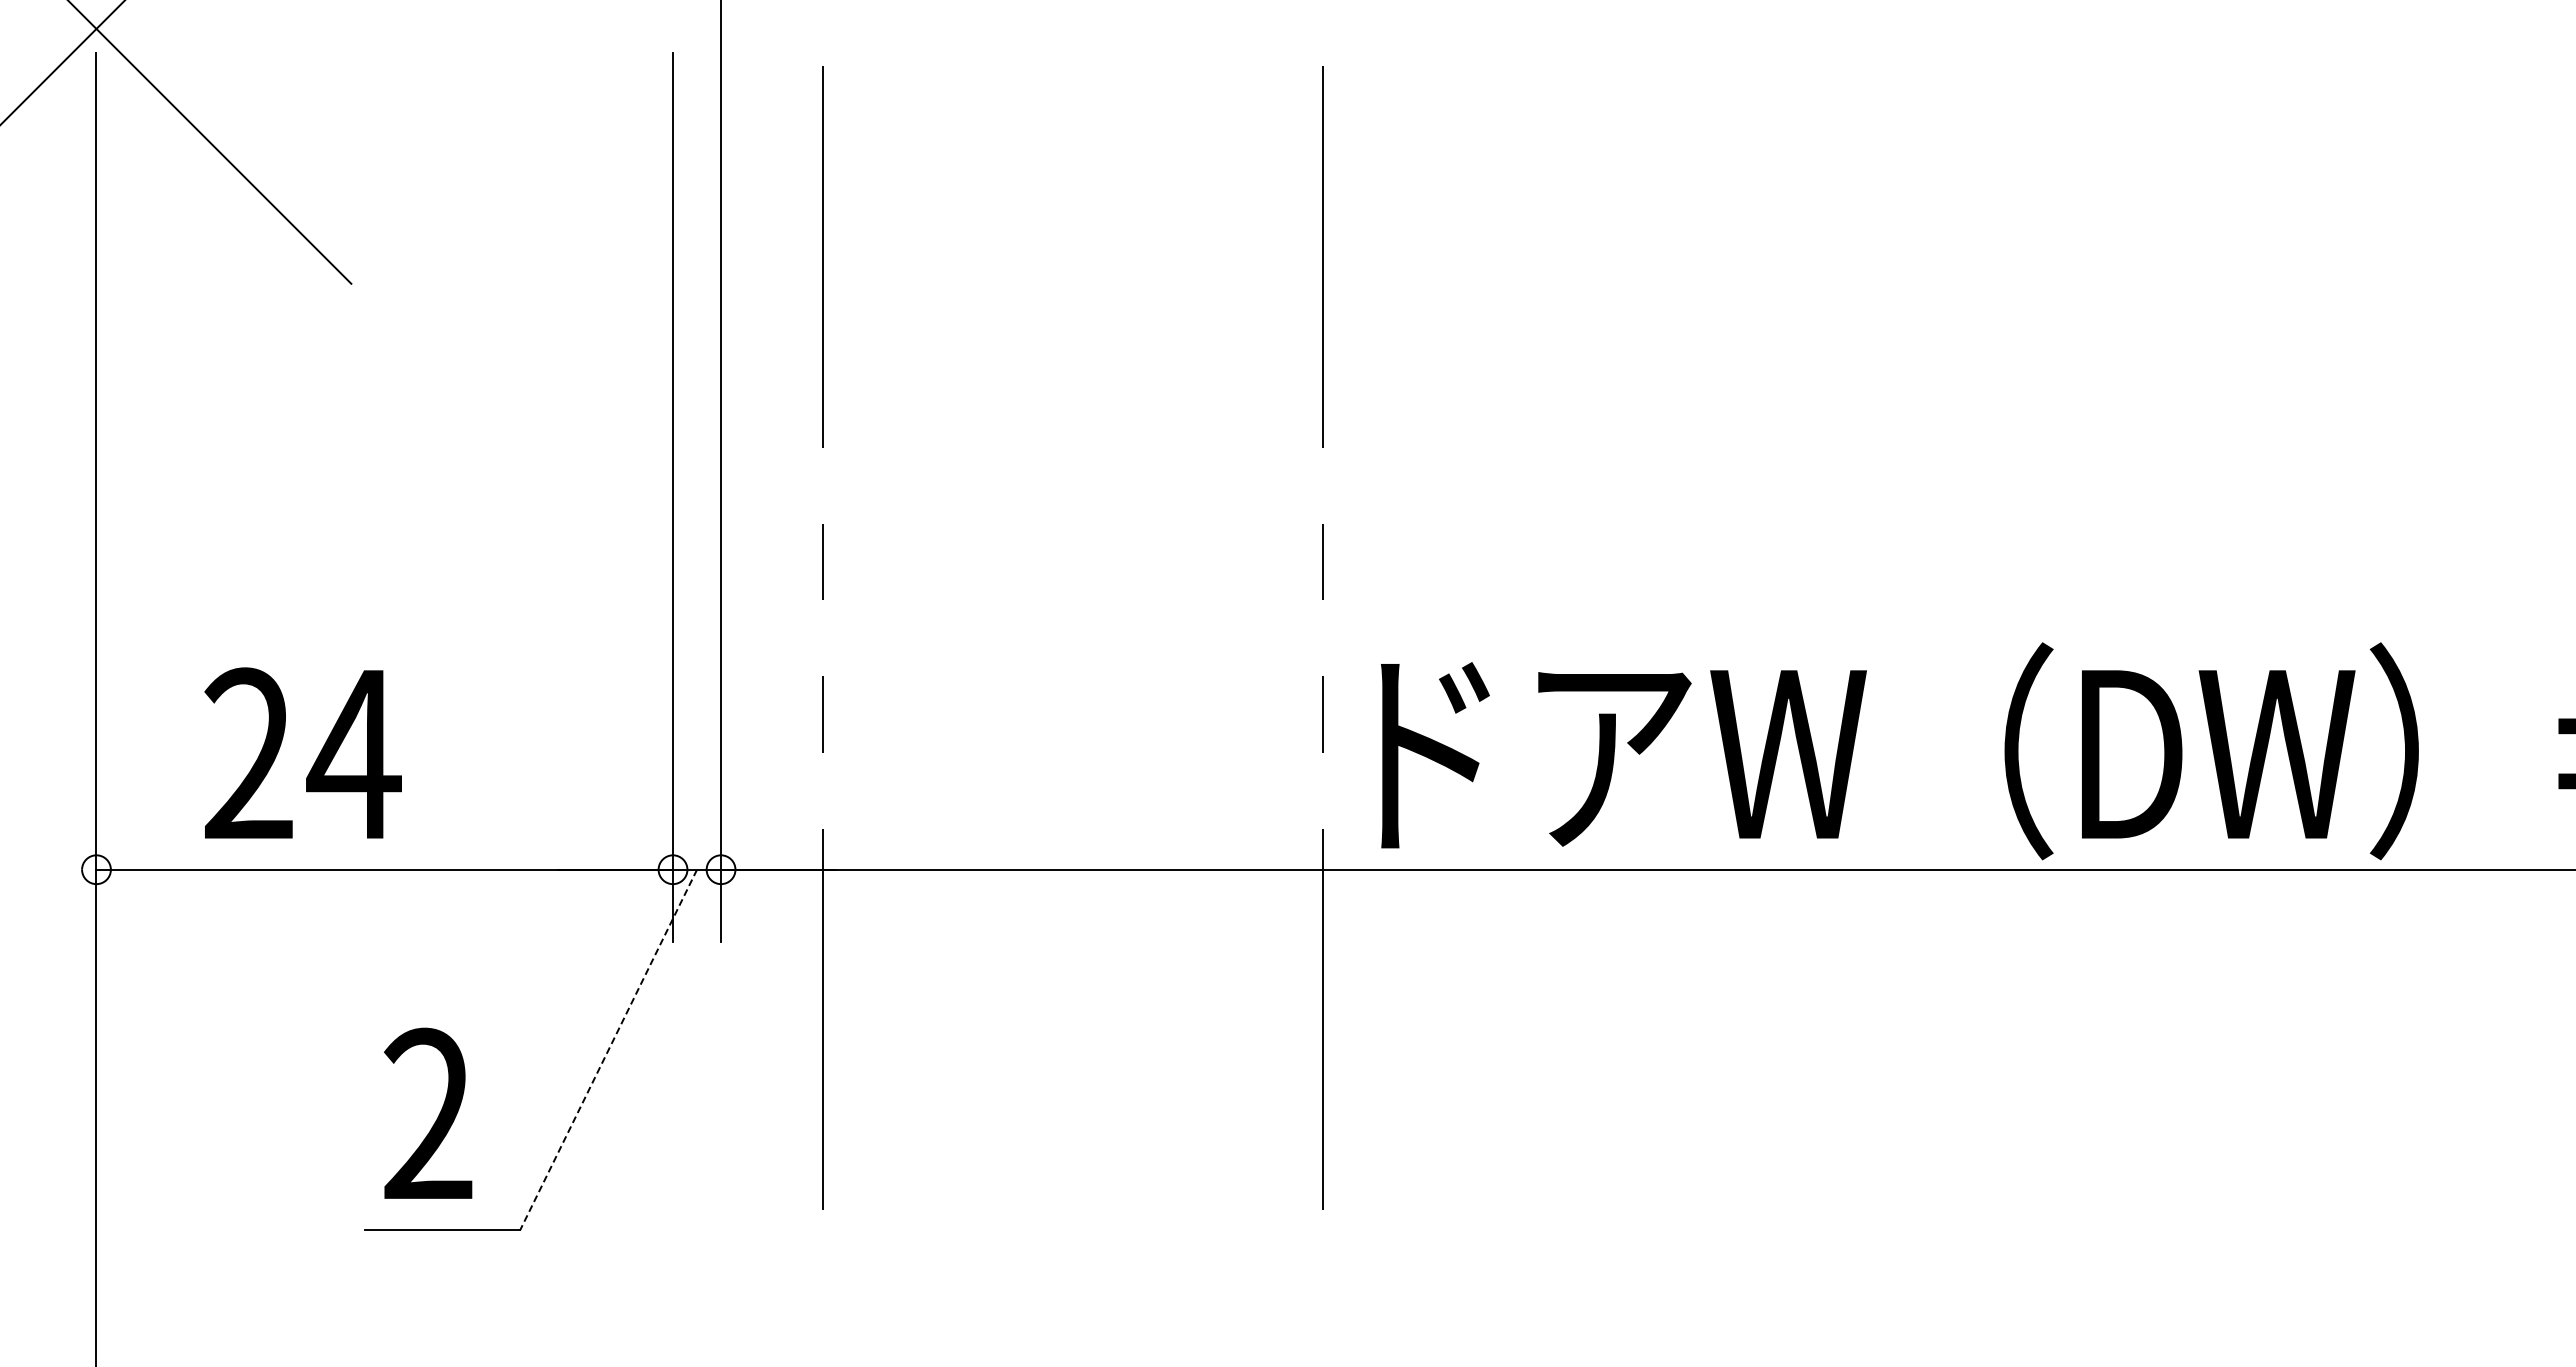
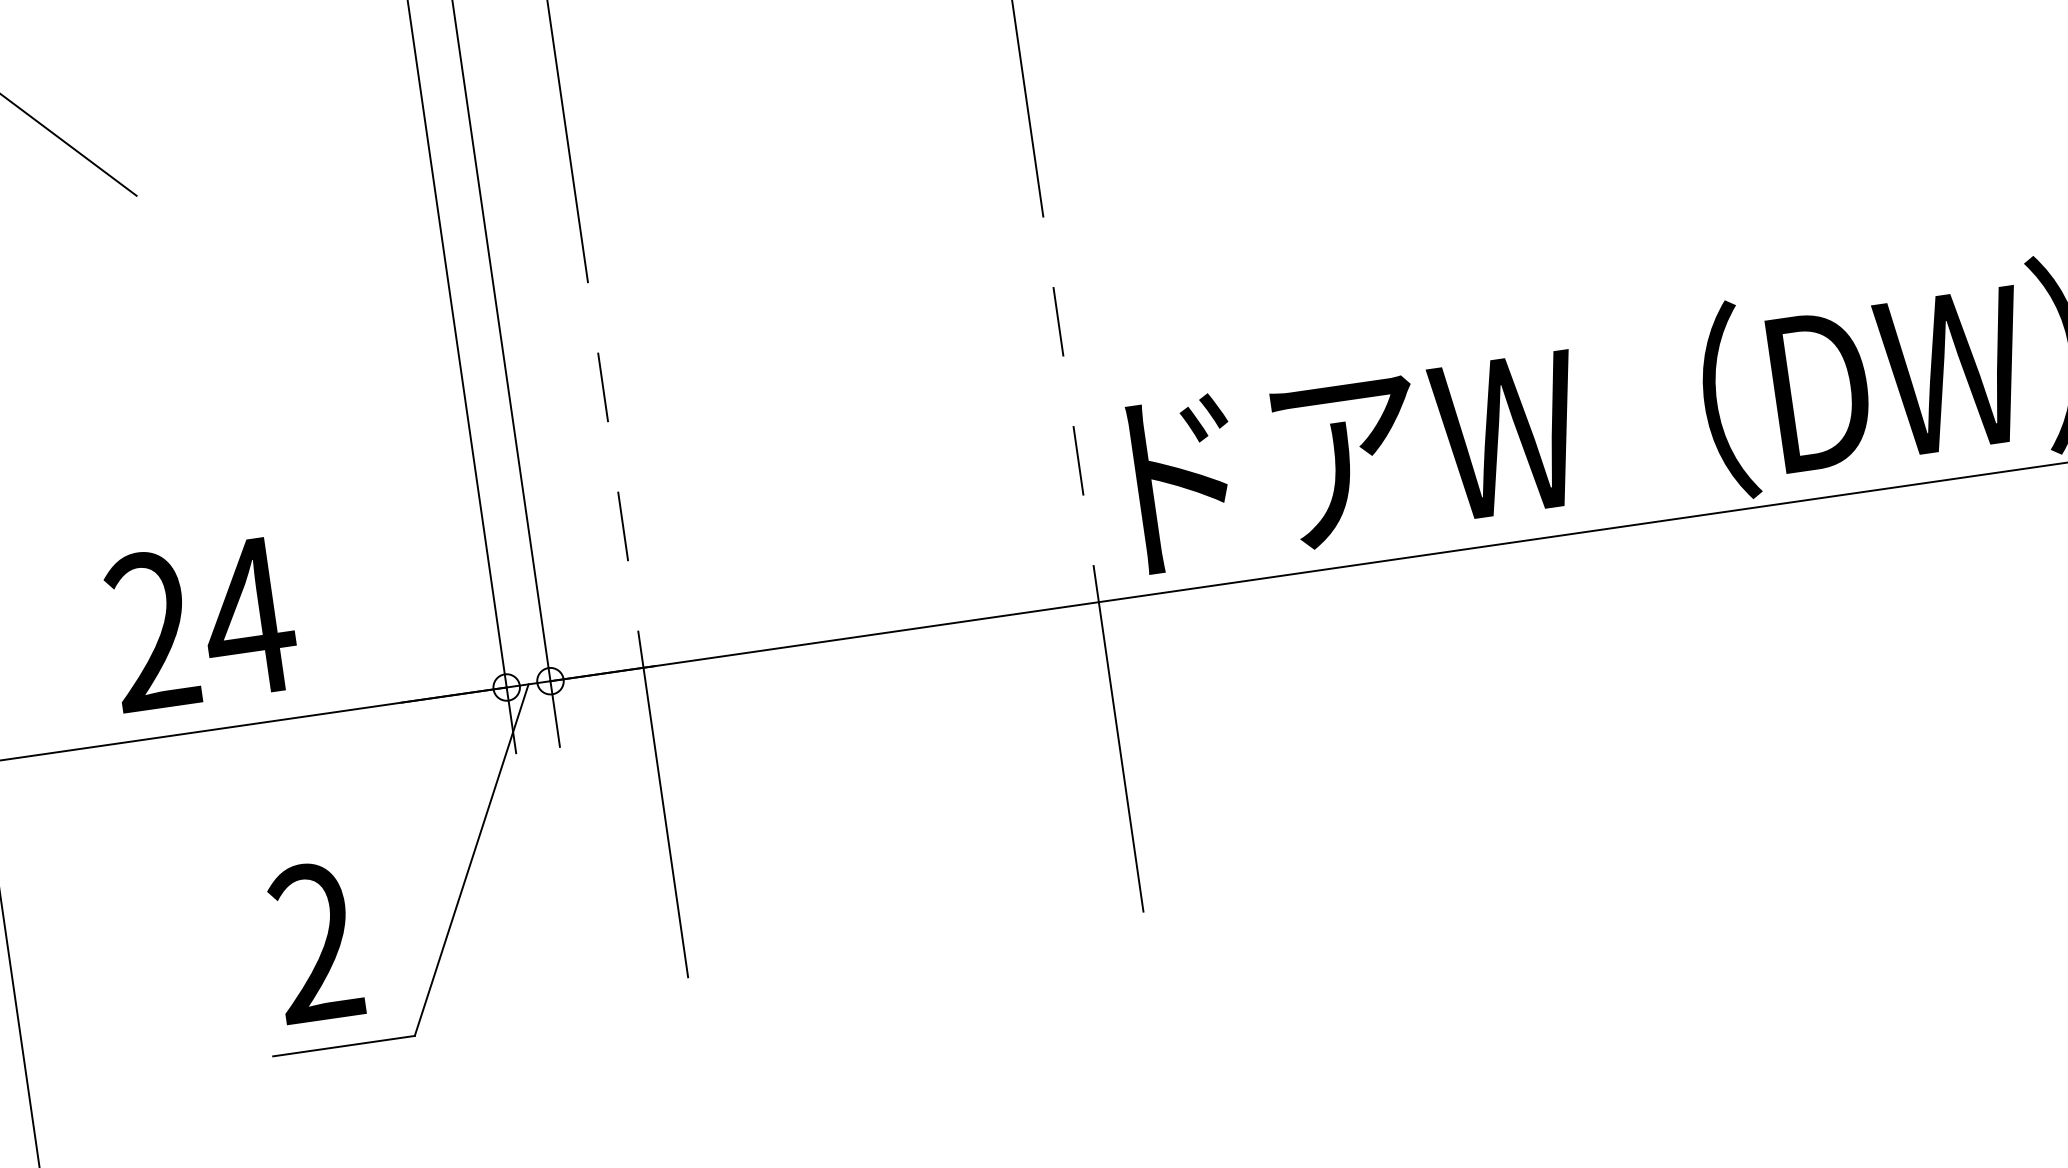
text: (302, 752) -> (201, 622), moved
line: (608, 1049) -> (471, 859), dashed -> solid

